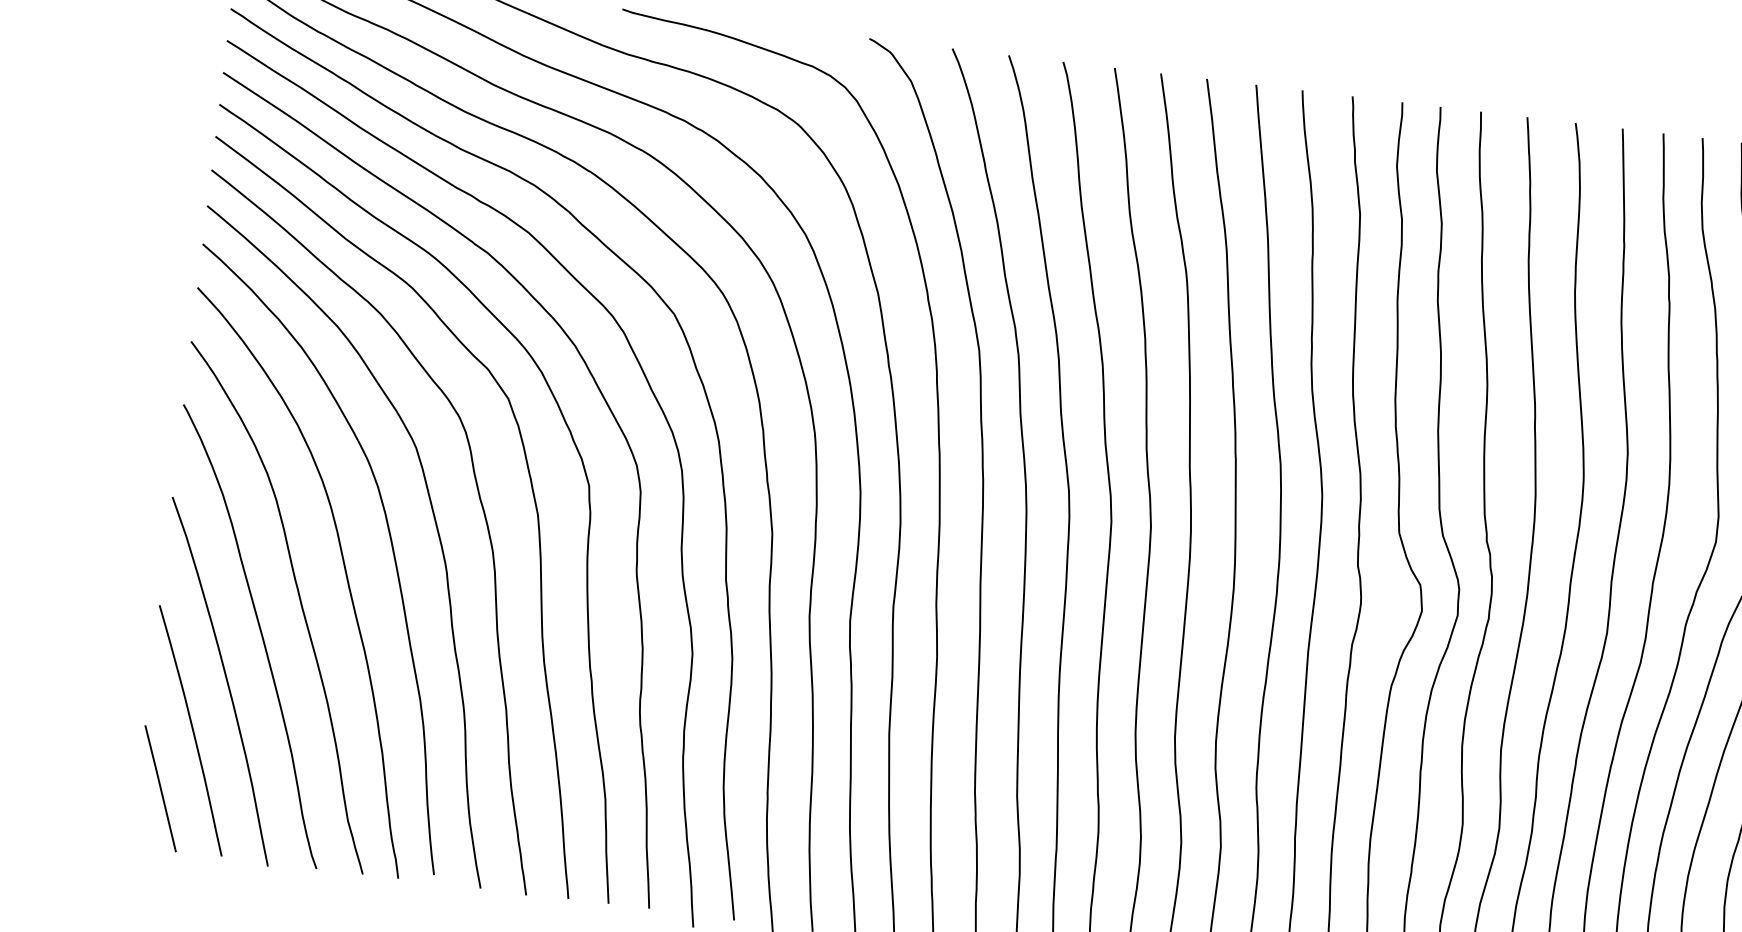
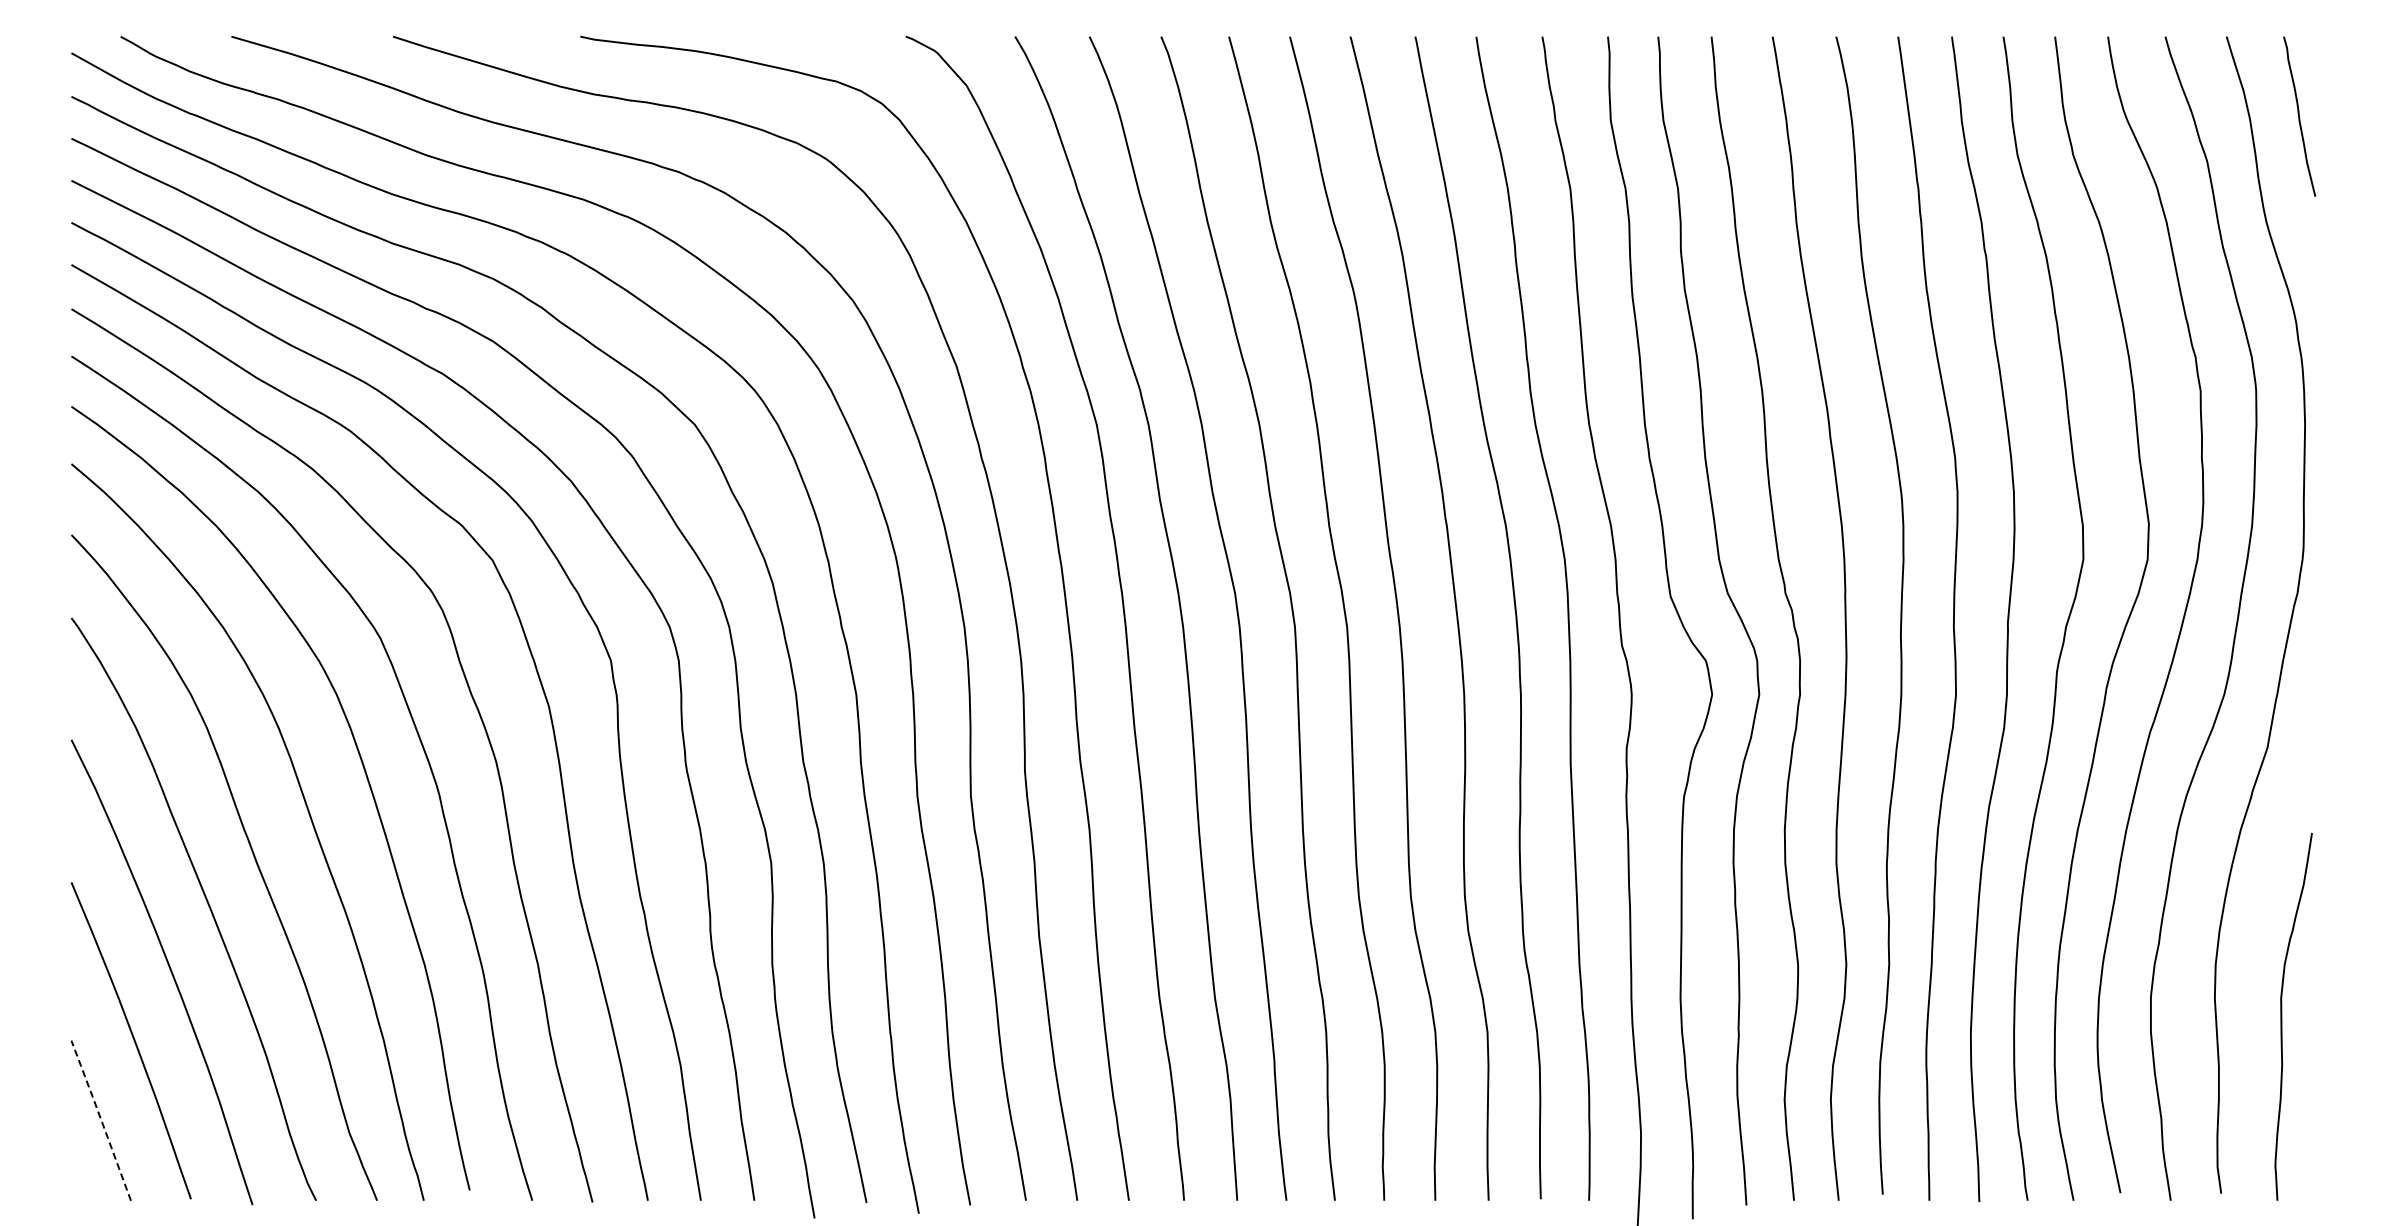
line: (160, 788) -> (101, 1120), solid -> dashed

